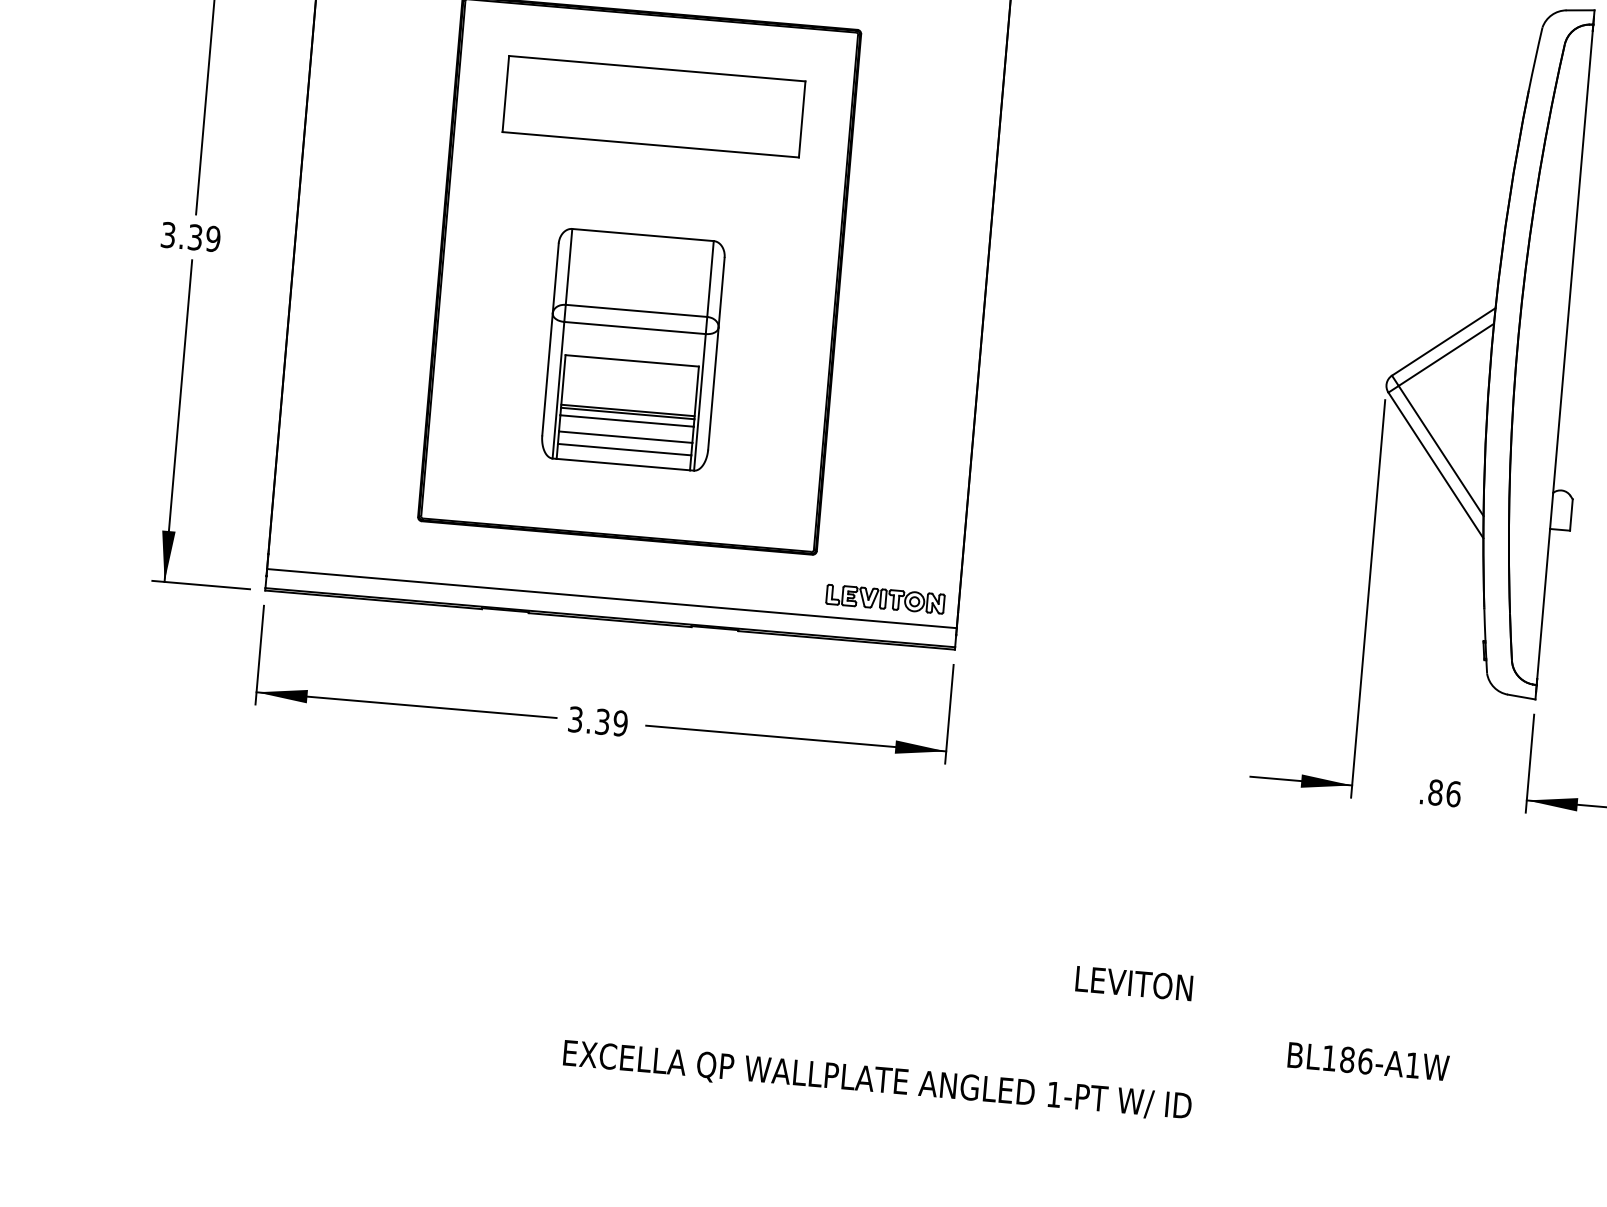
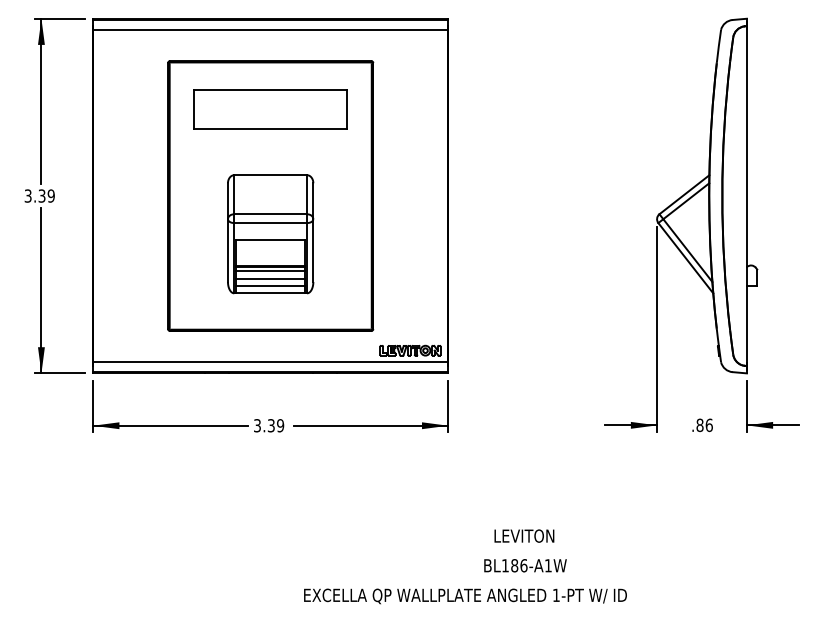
text: (1134, 982) -> (524, 535), moved
text: (1368, 1061) -> (525, 565), moved
text: (877, 1081) -> (465, 596), moved

